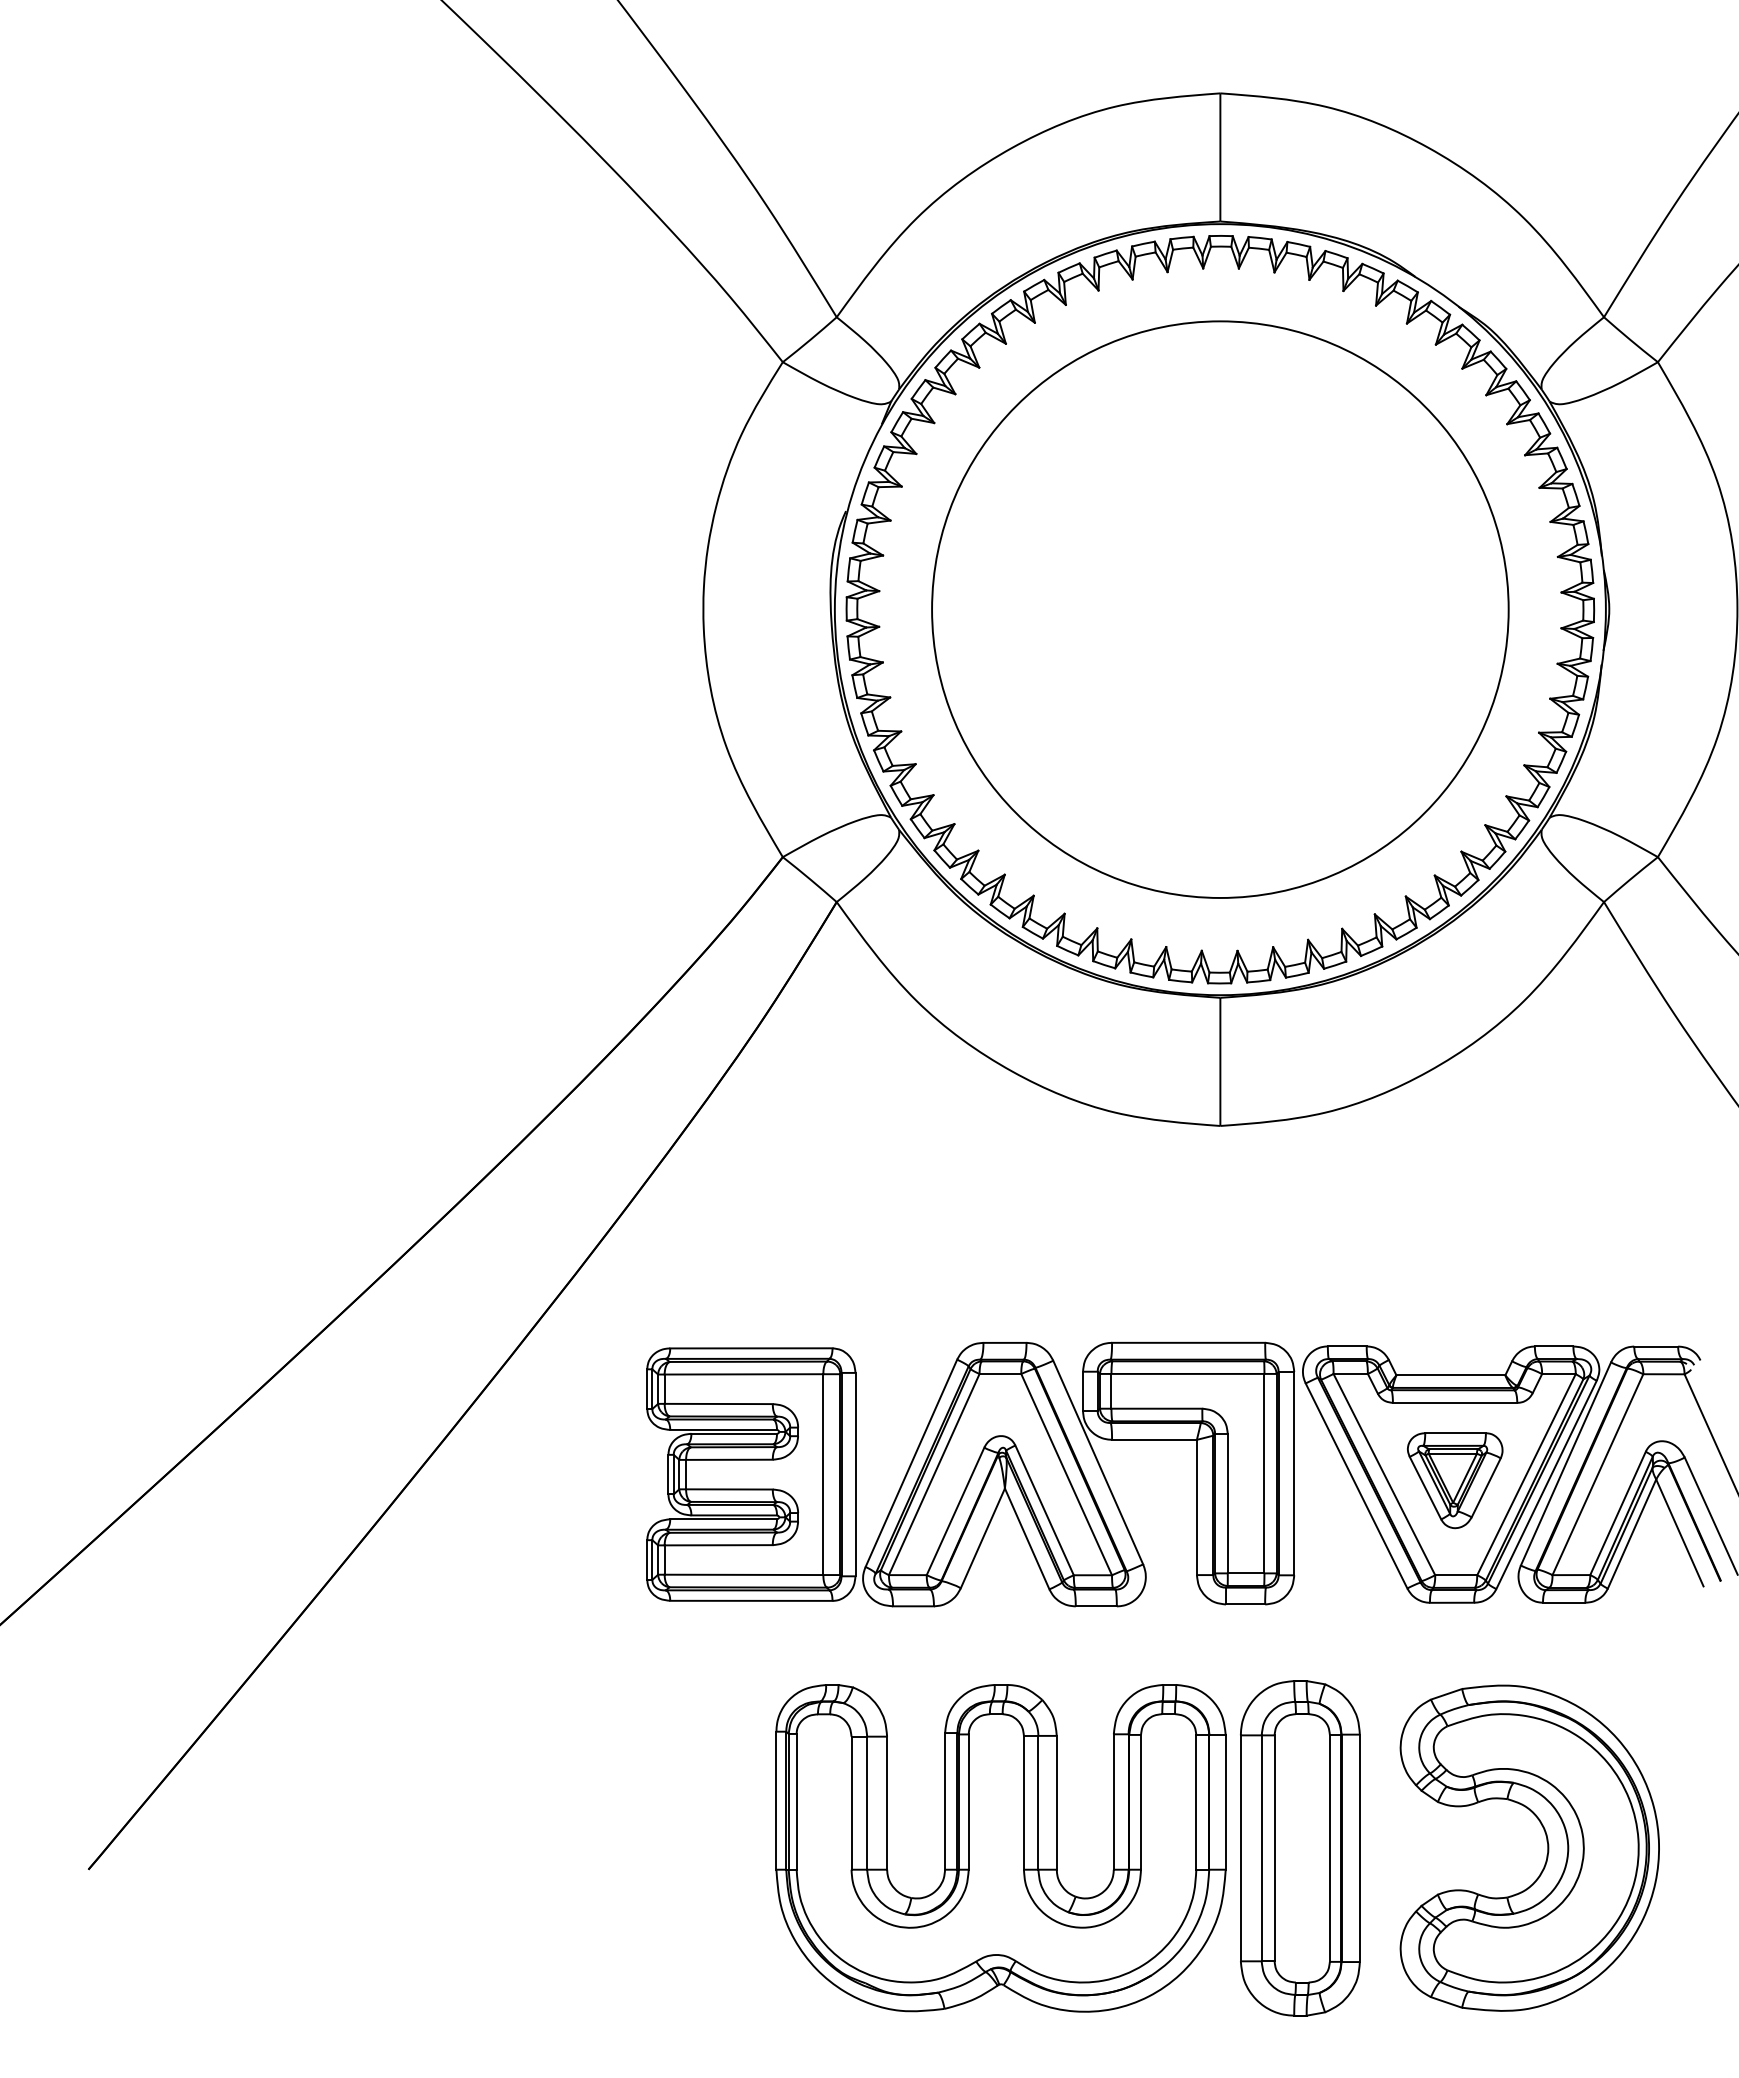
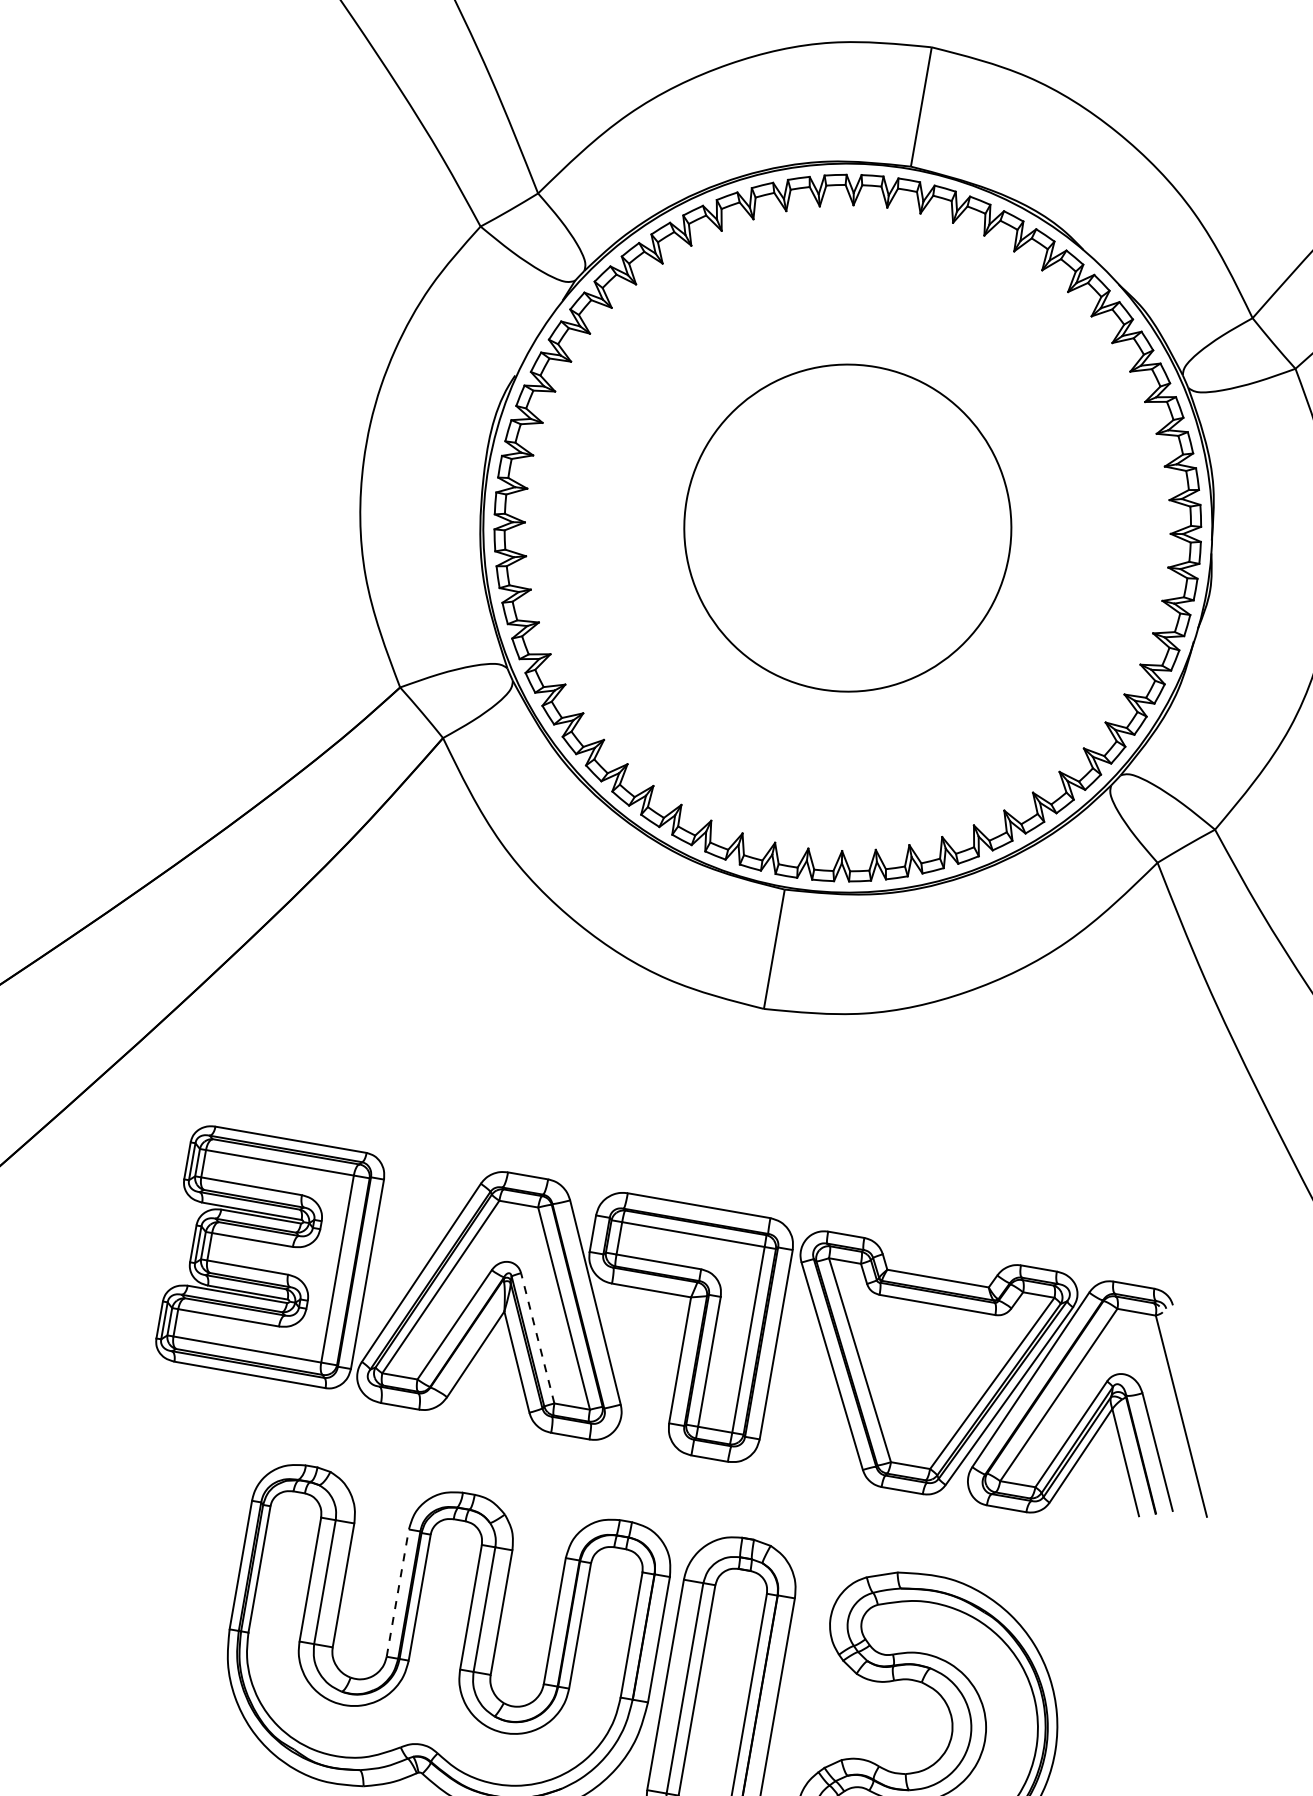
circle: (1220, 609) -> (847, 527), size x0.6
part: (1455, 1480) -> (925, 1377), removed
line: (1044, 1509) -> (537, 1337), solid -> dashed
line: (945, 1800) -> (398, 1592), solid -> dashed

